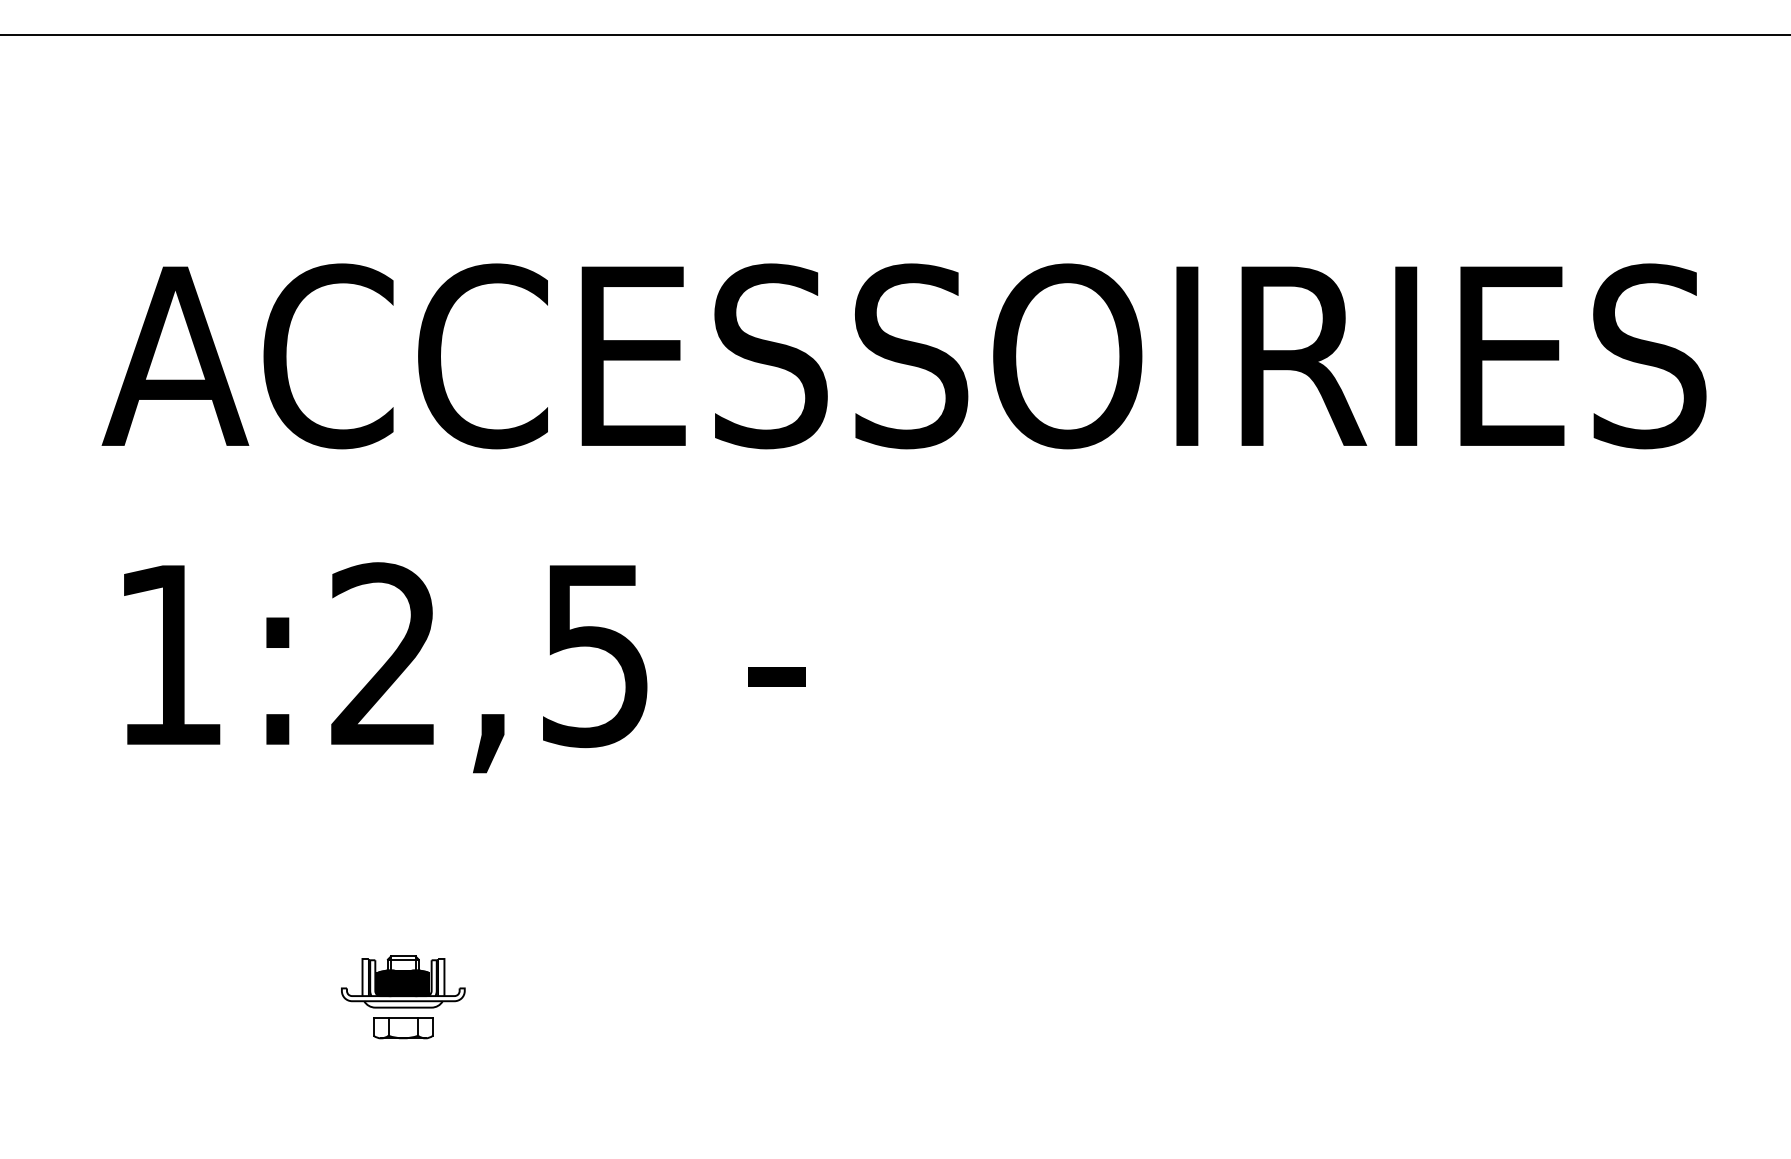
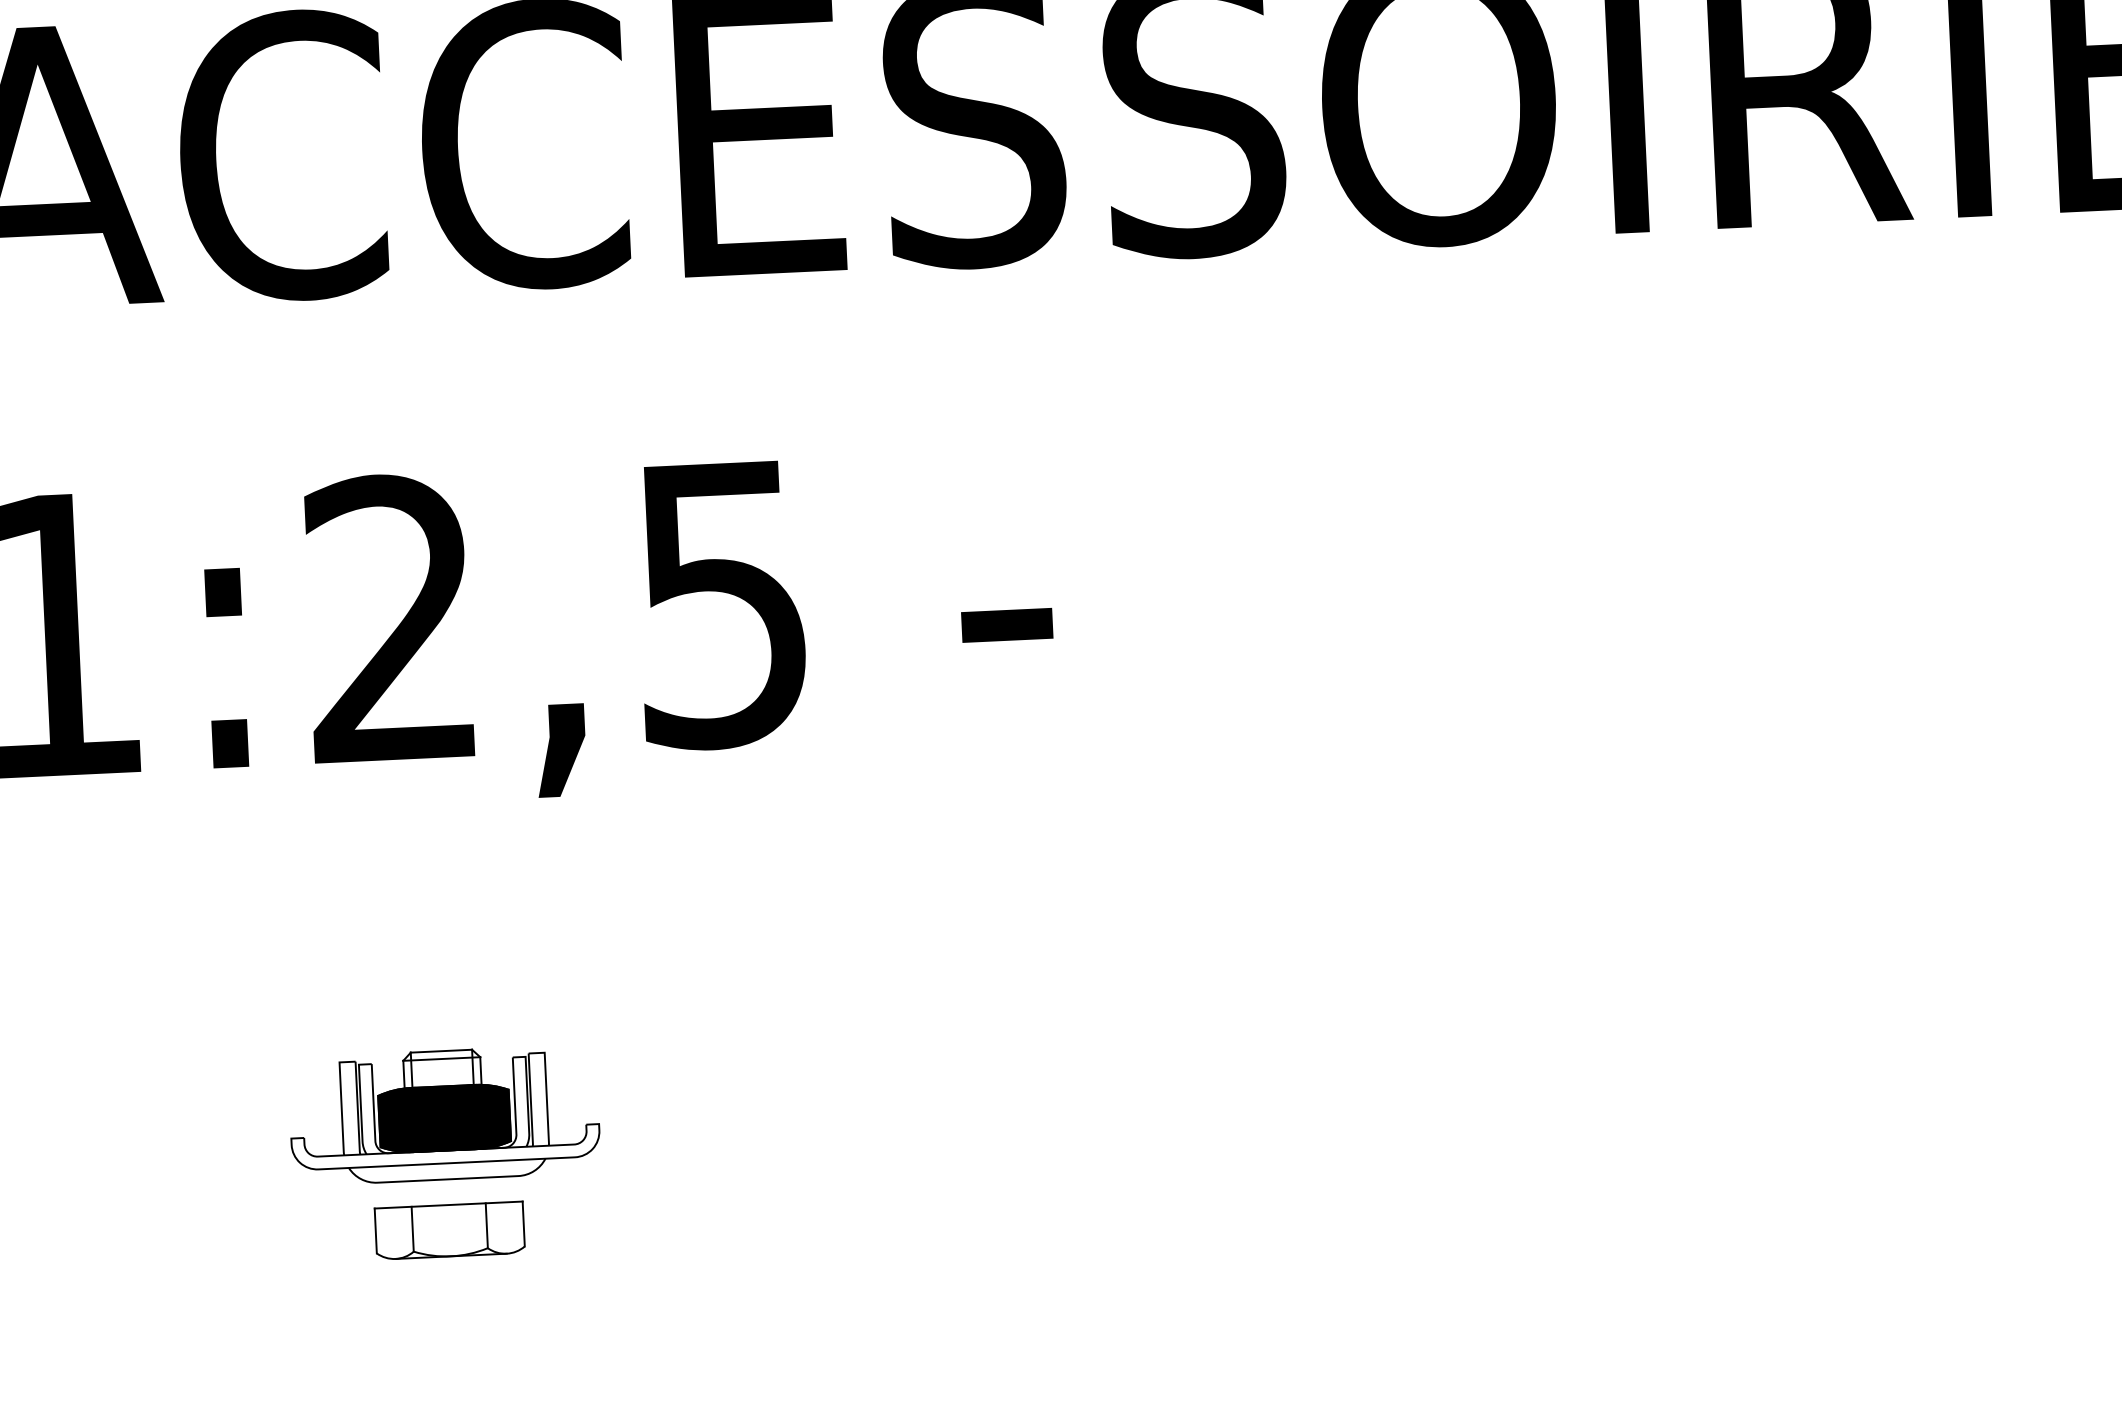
part: (403, 997) -> (446, 1154), size x1.6

